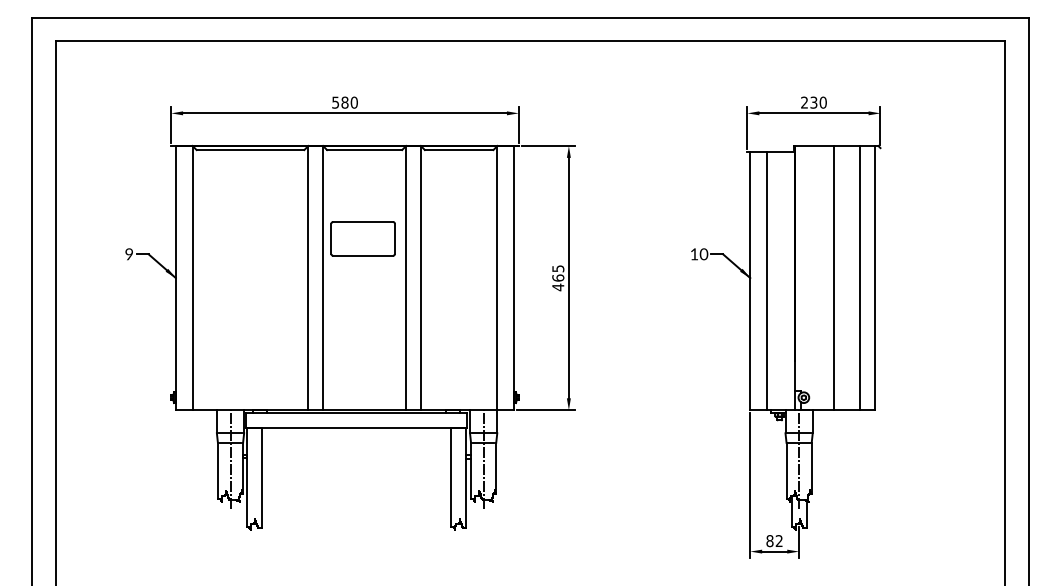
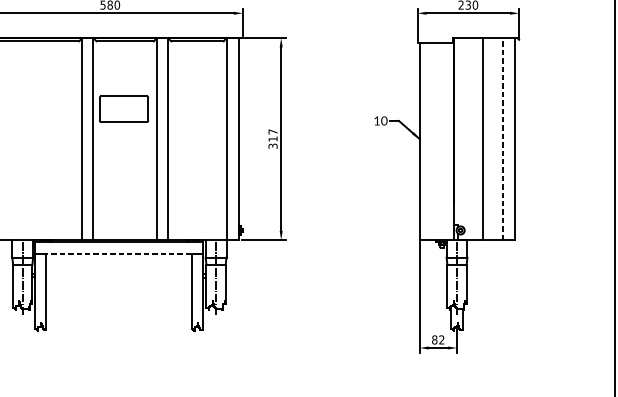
line: (859, 277) -> (503, 138), solid -> dashed
text: (558, 278) -> (273, 139), 465 -> 317
line: (767, 280) -> (432, 140), removed
line: (356, 427) -> (118, 253), solid -> dashed

